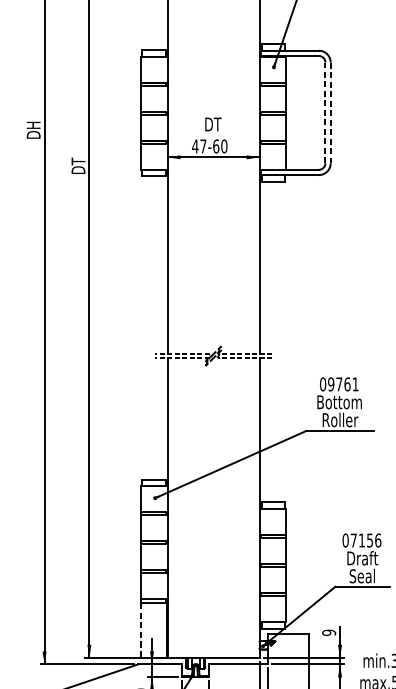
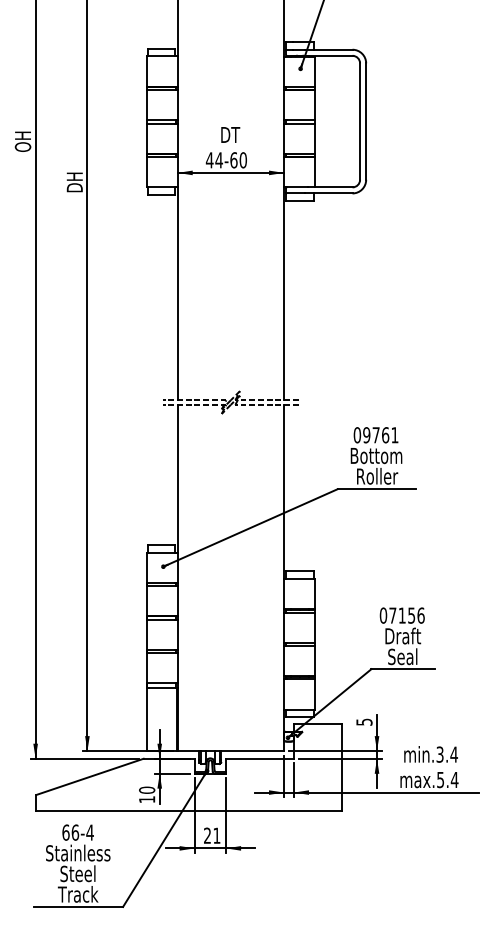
line: (325, 112) -> (360, 121), dashed -> solid
line: (330, 113) -> (366, 122), dashed -> solid
text: (33, 130) -> (22, 141), DH -> OH
text: (203, 146) -> (219, 160), 47-60 -> 44-60
text: (78, 161) -> (74, 177), DT -> DH
line: (140, 631) -> (146, 720), dashed -> solid
text: (329, 632) -> (364, 721), 9 -> 5

